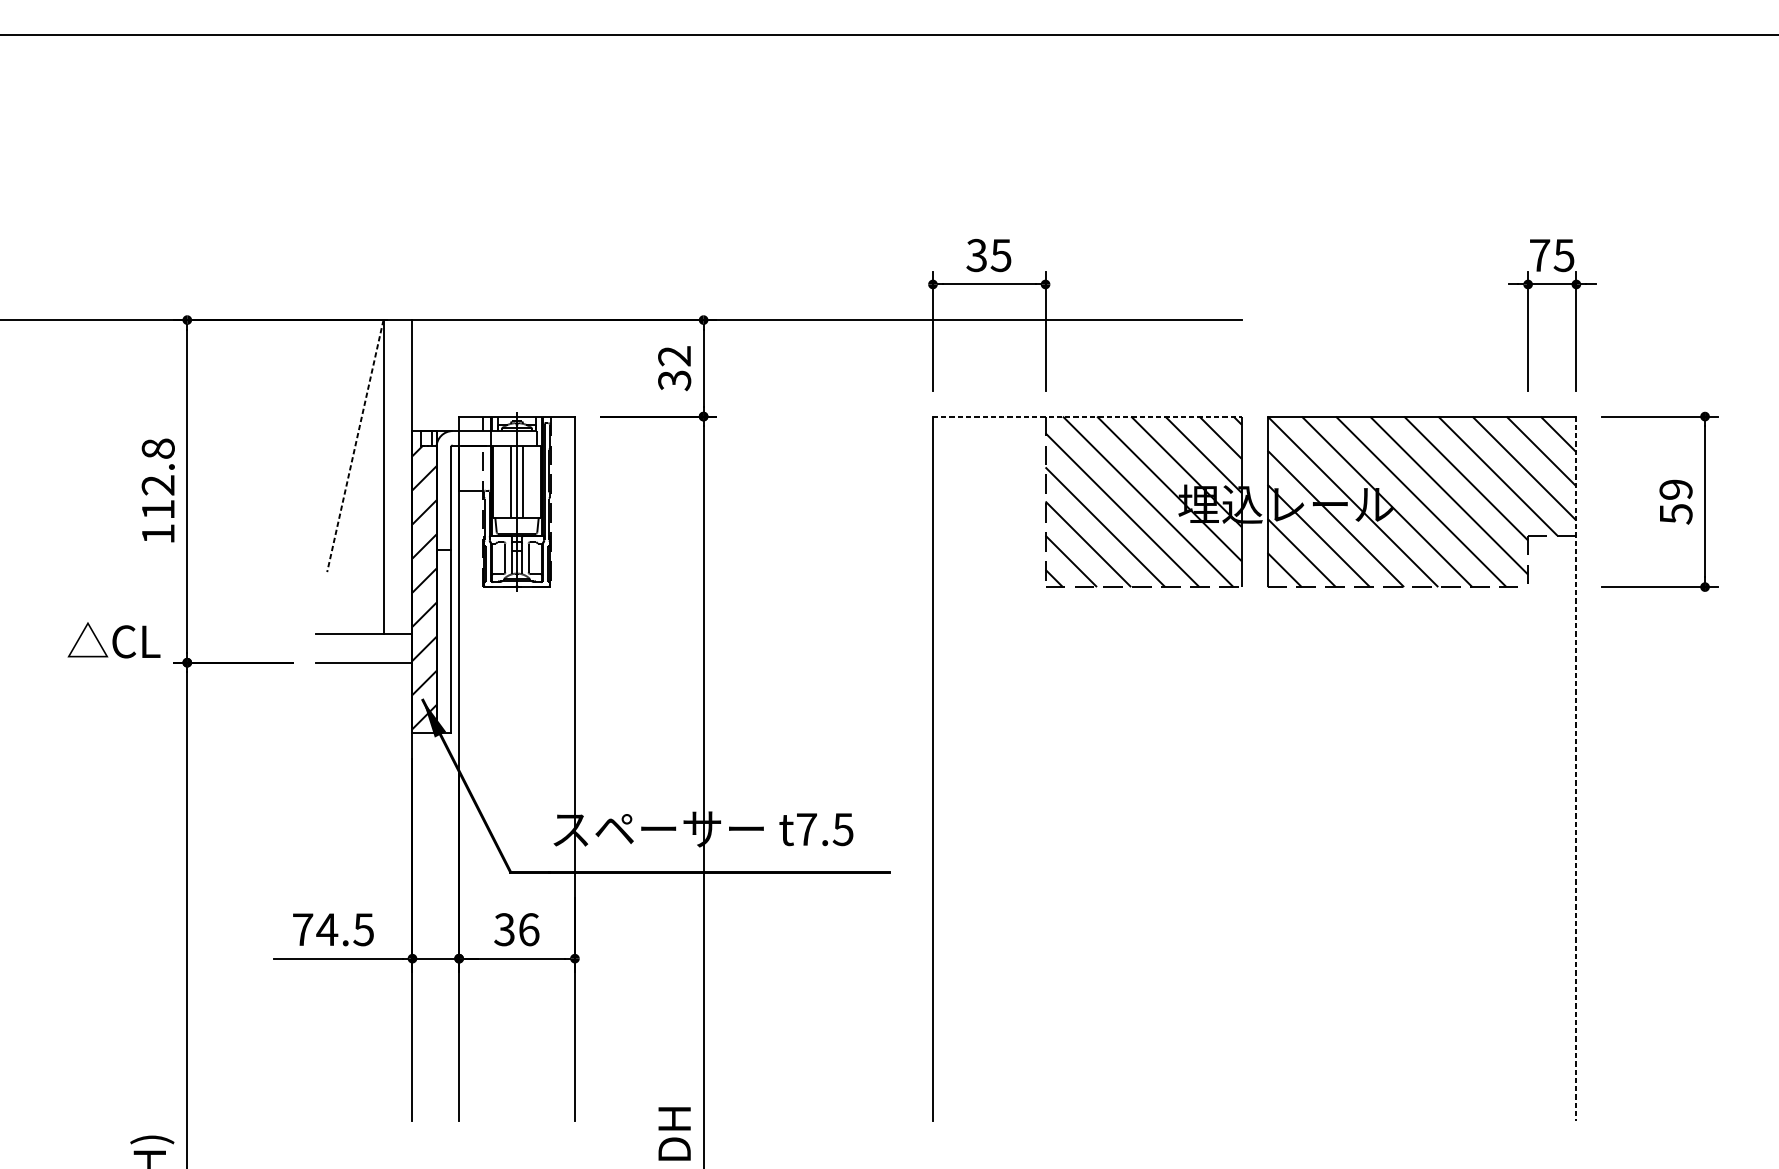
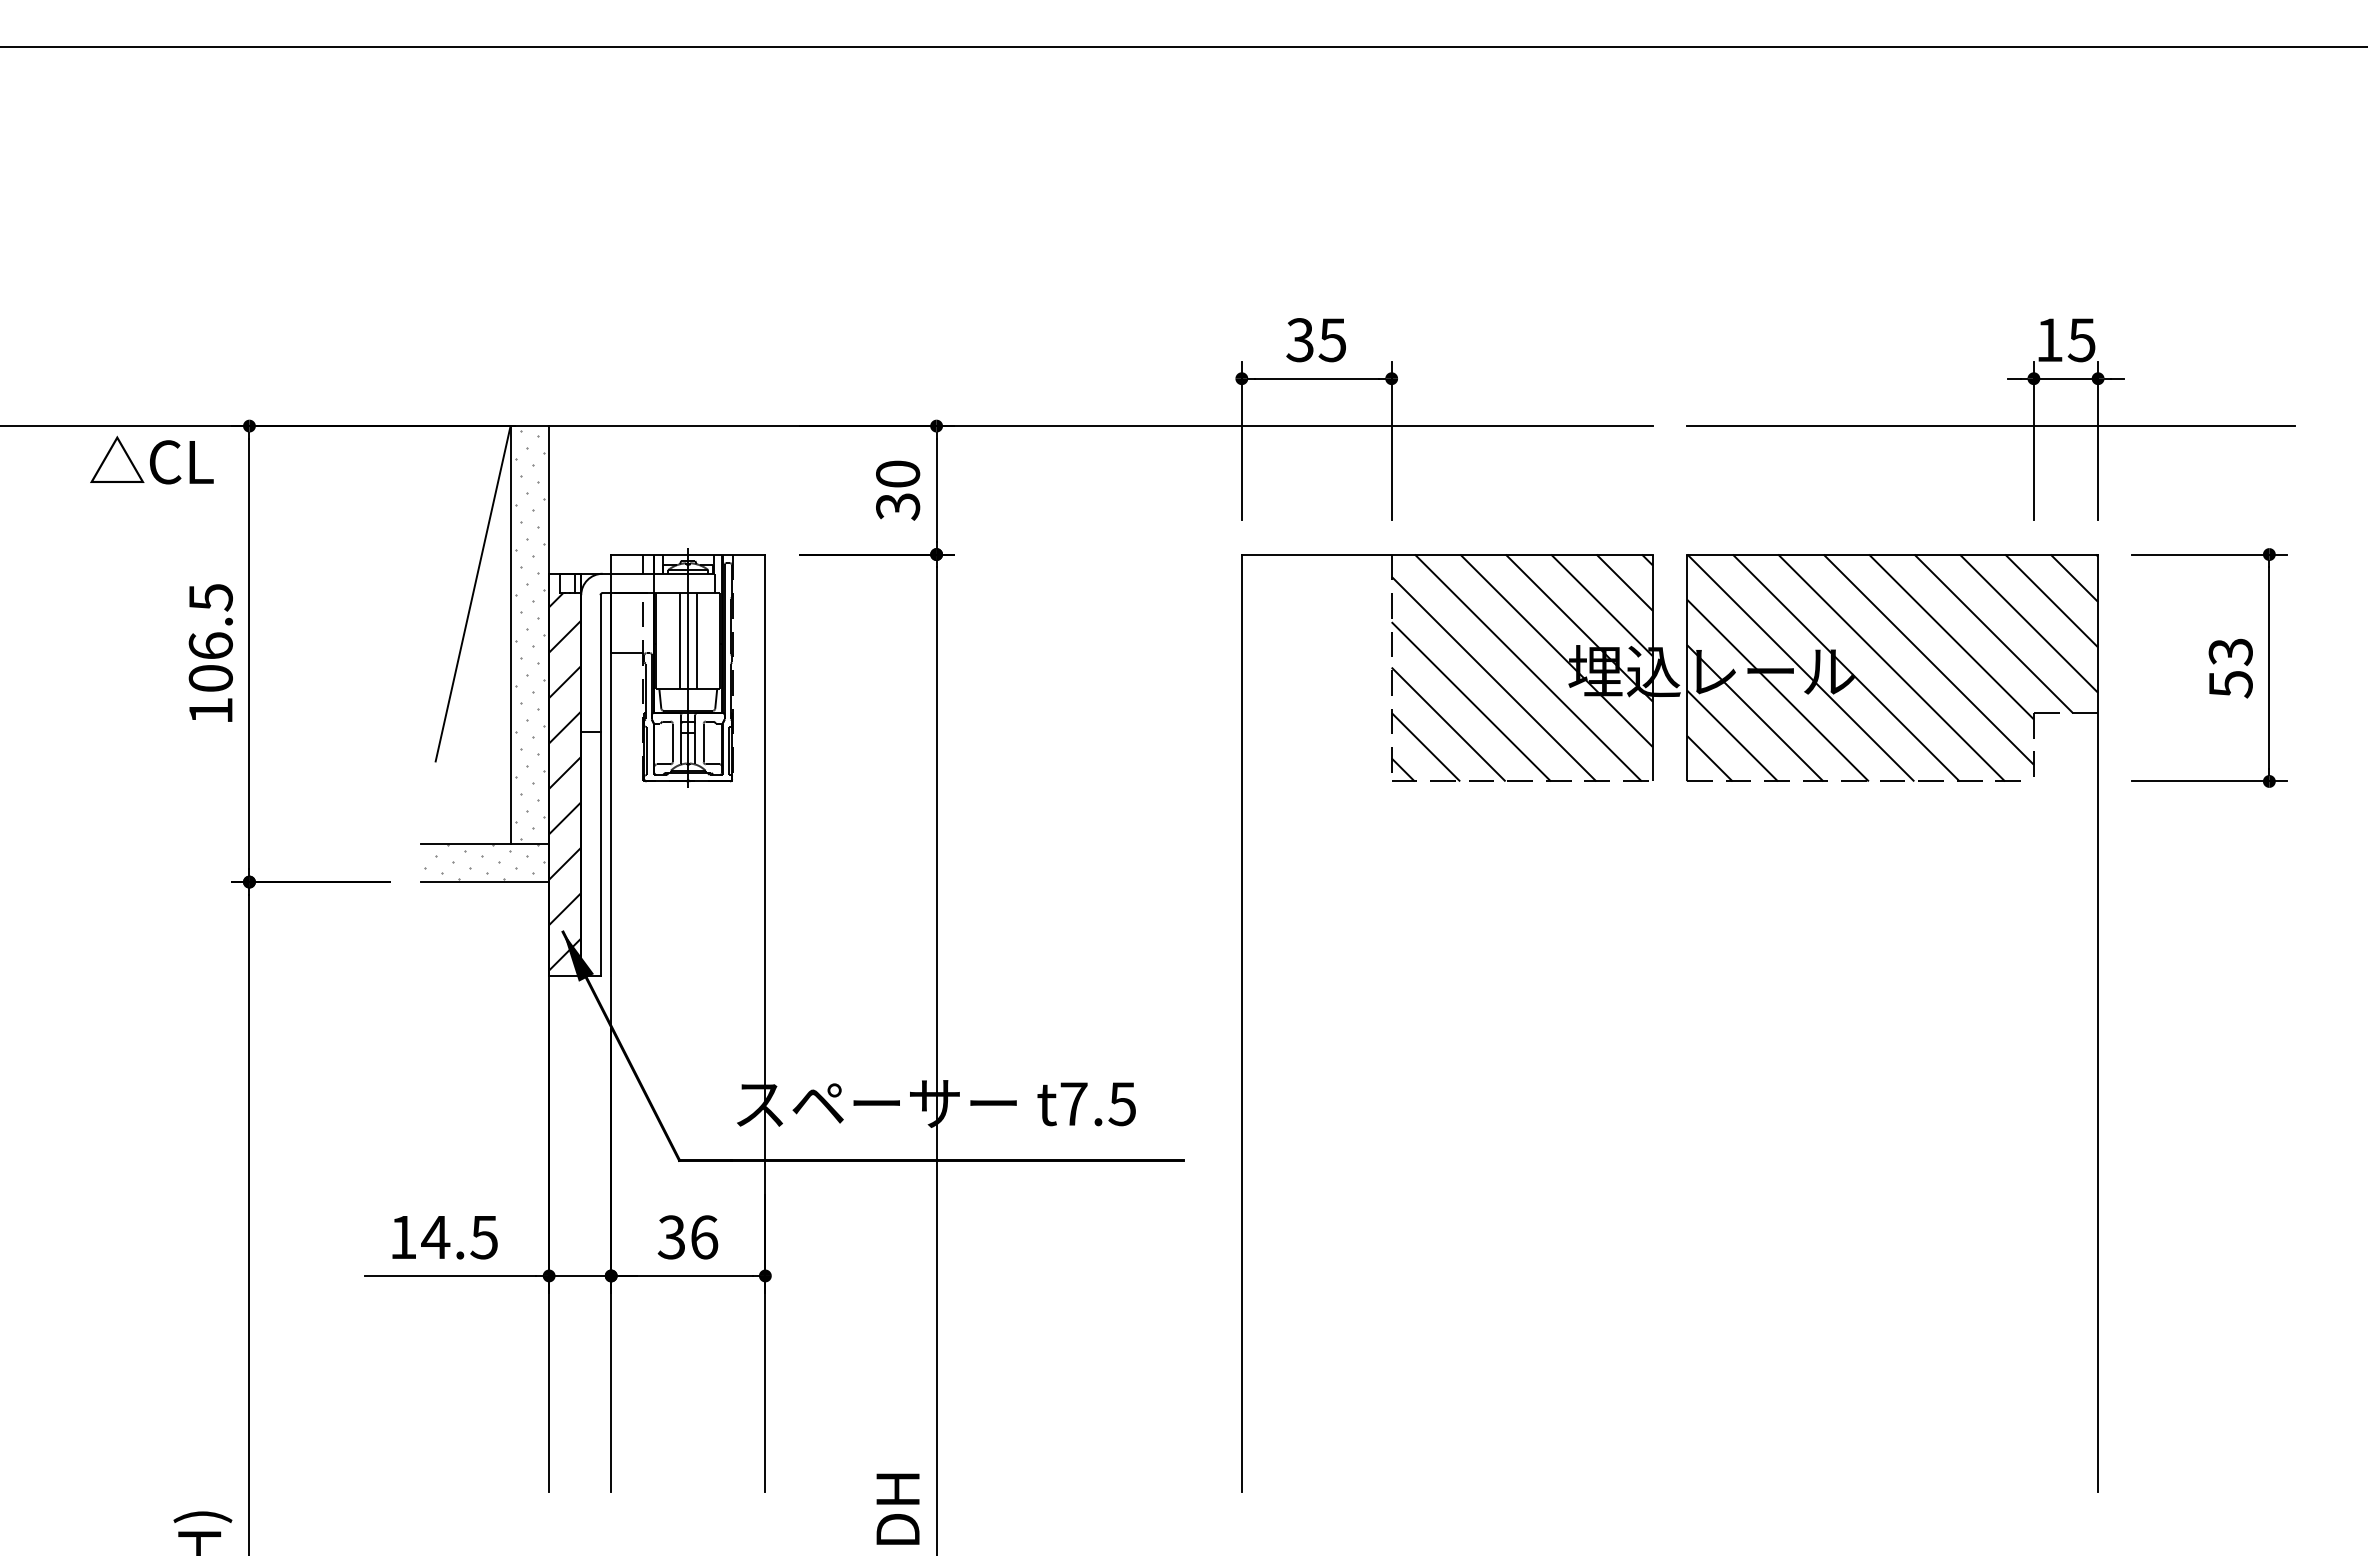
text: (1539, 255) -> (2049, 339), 75 -> 15
line: (1496, 320) -> (1991, 426), added
text: (674, 355) -> (898, 473), 32 -> 30
line: (1087, 416) -> (1447, 554), dashed -> solid
line: (355, 445) -> (473, 593), dashed -> solid
hatch: (397, 476) -> (529, 634), added
text: (158, 478) -> (210, 637), 112.8 -> 106.5
text: (1675, 489) -> (2230, 651), 59 -> 53
text: (113, 639) -> (151, 459), moved
hatch: (363, 647) -> (484, 862), added
line: (1576, 768) -> (2098, 1023), dashed -> solid
text: (303, 929) -> (403, 1237), 74.5 -> 14.5

